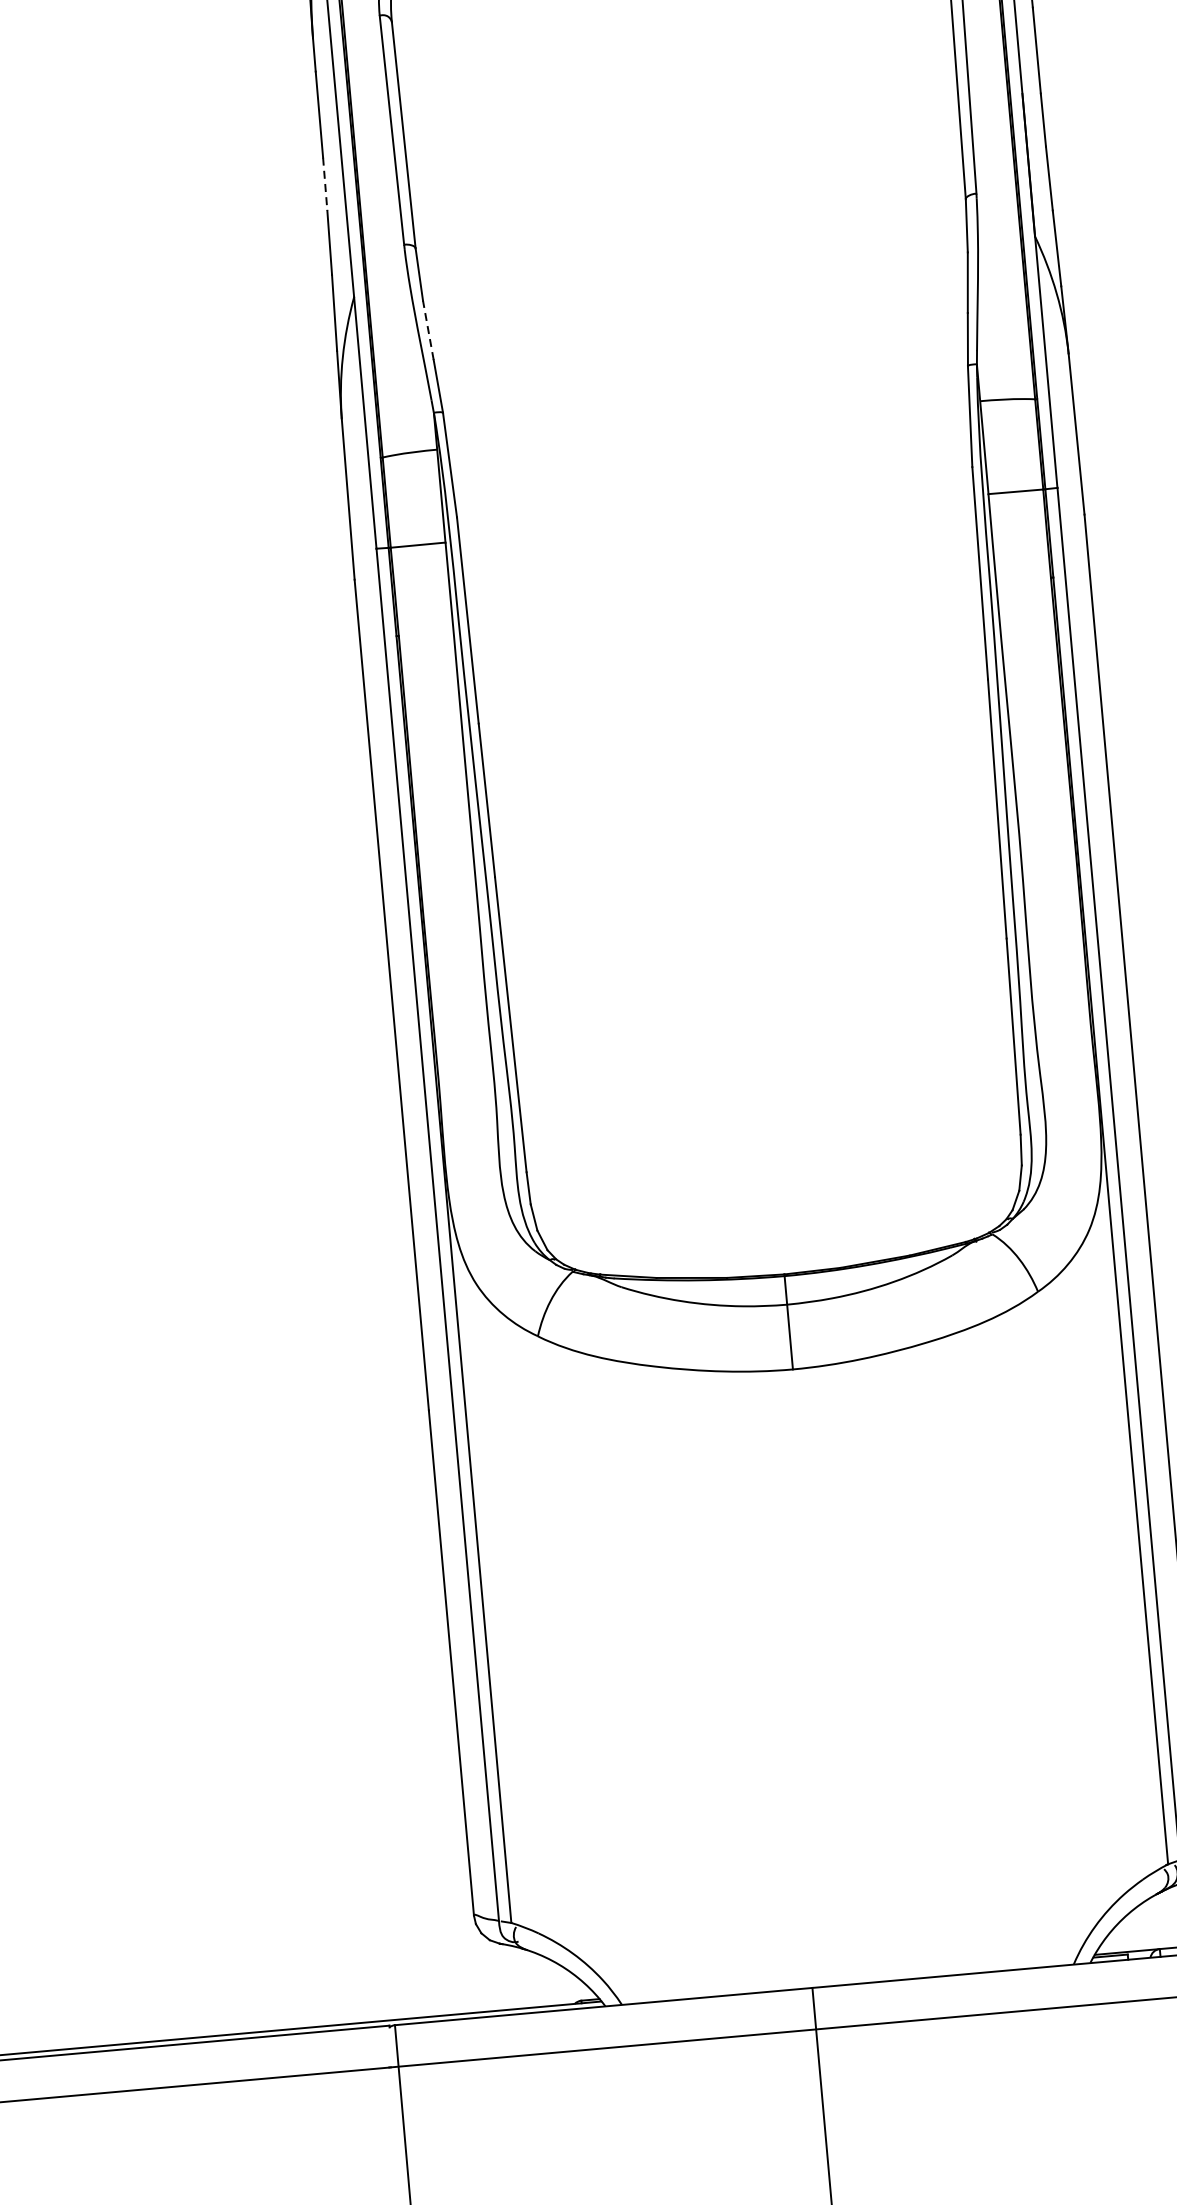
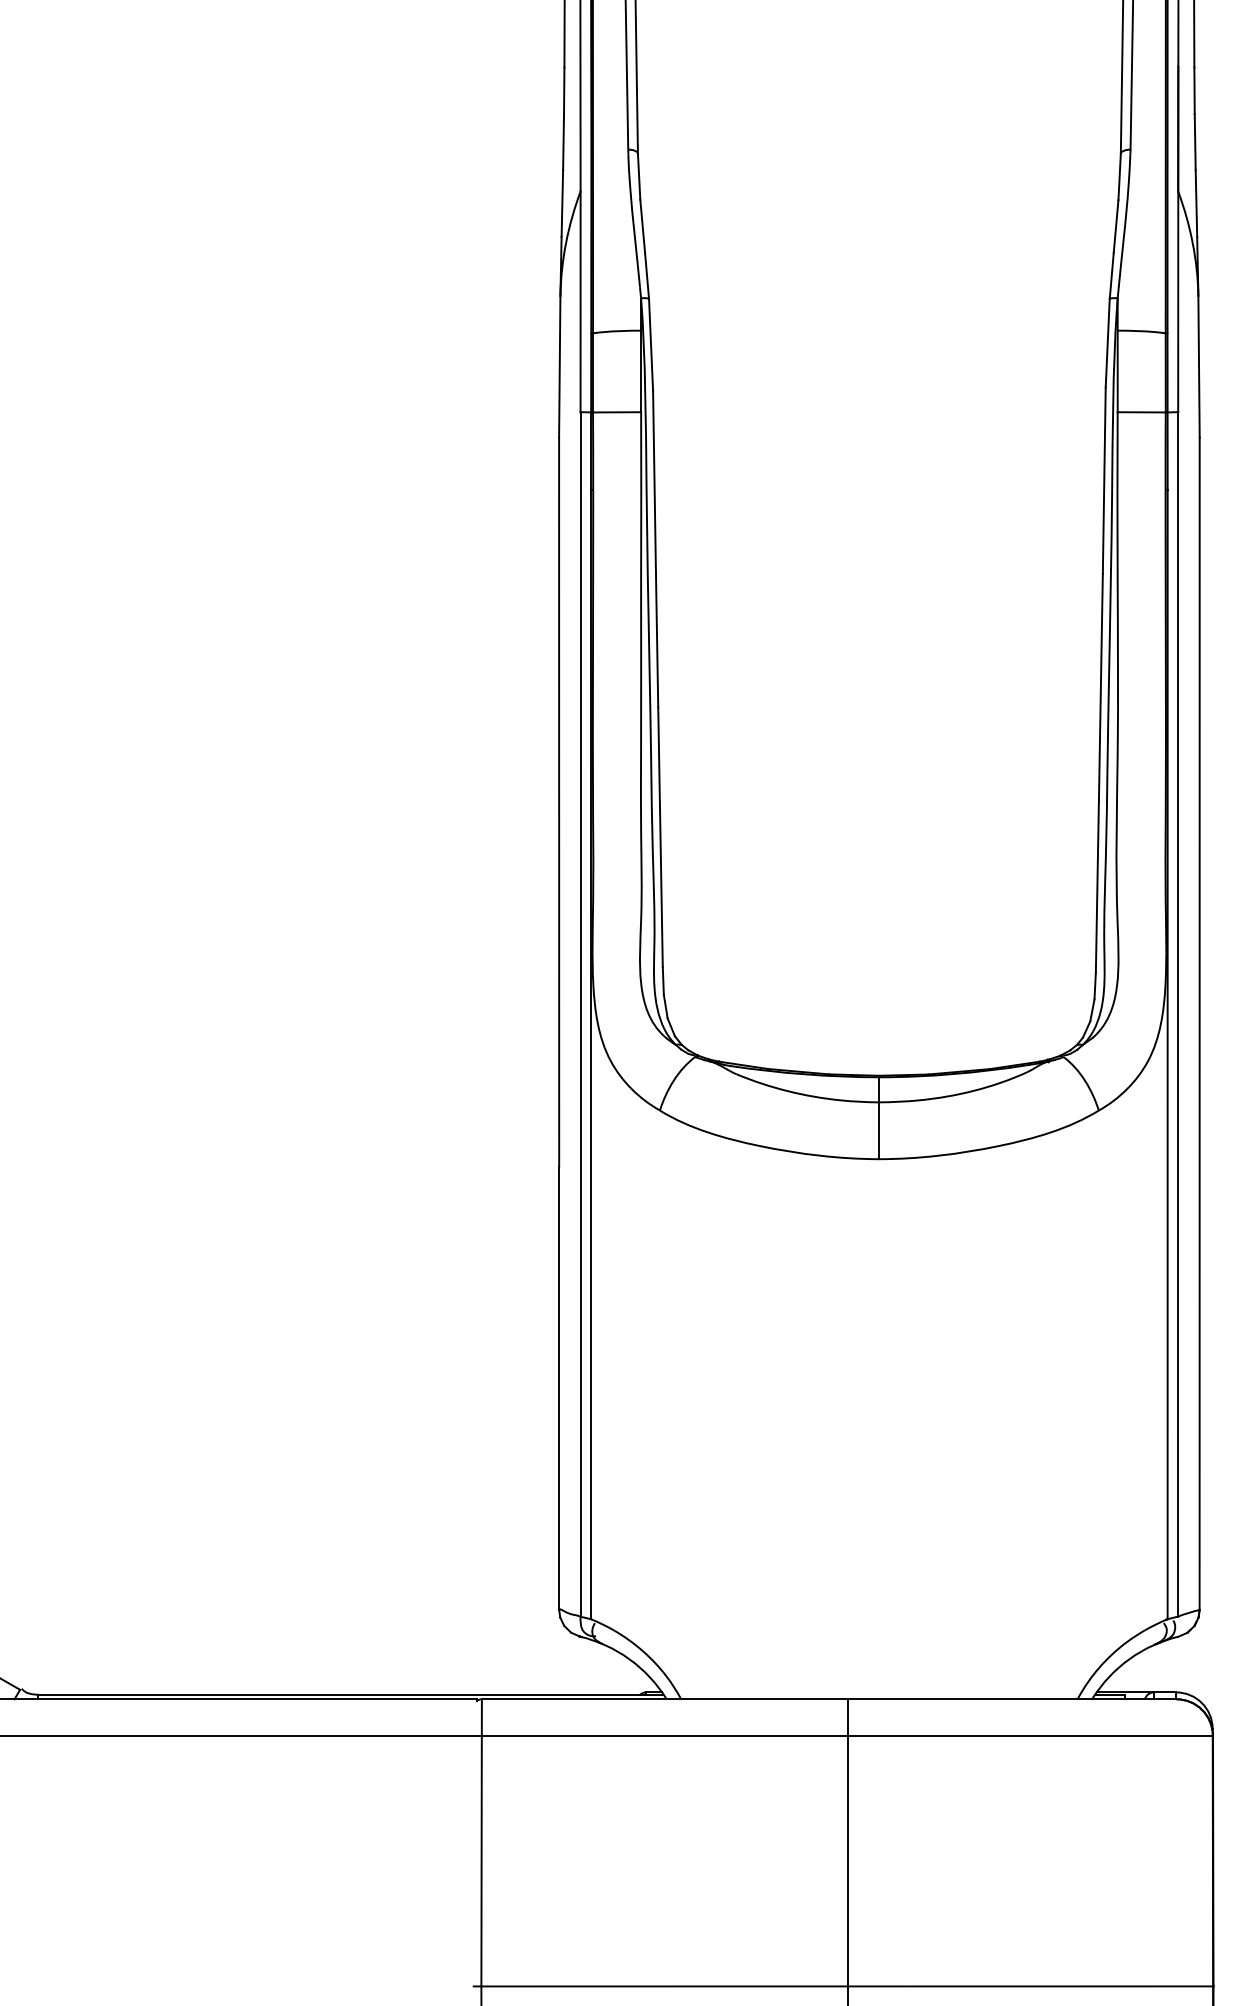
line: (325, 184) -> (564, 91), dashed -> solid
line: (428, 329) -> (642, 225), dashed -> solid

